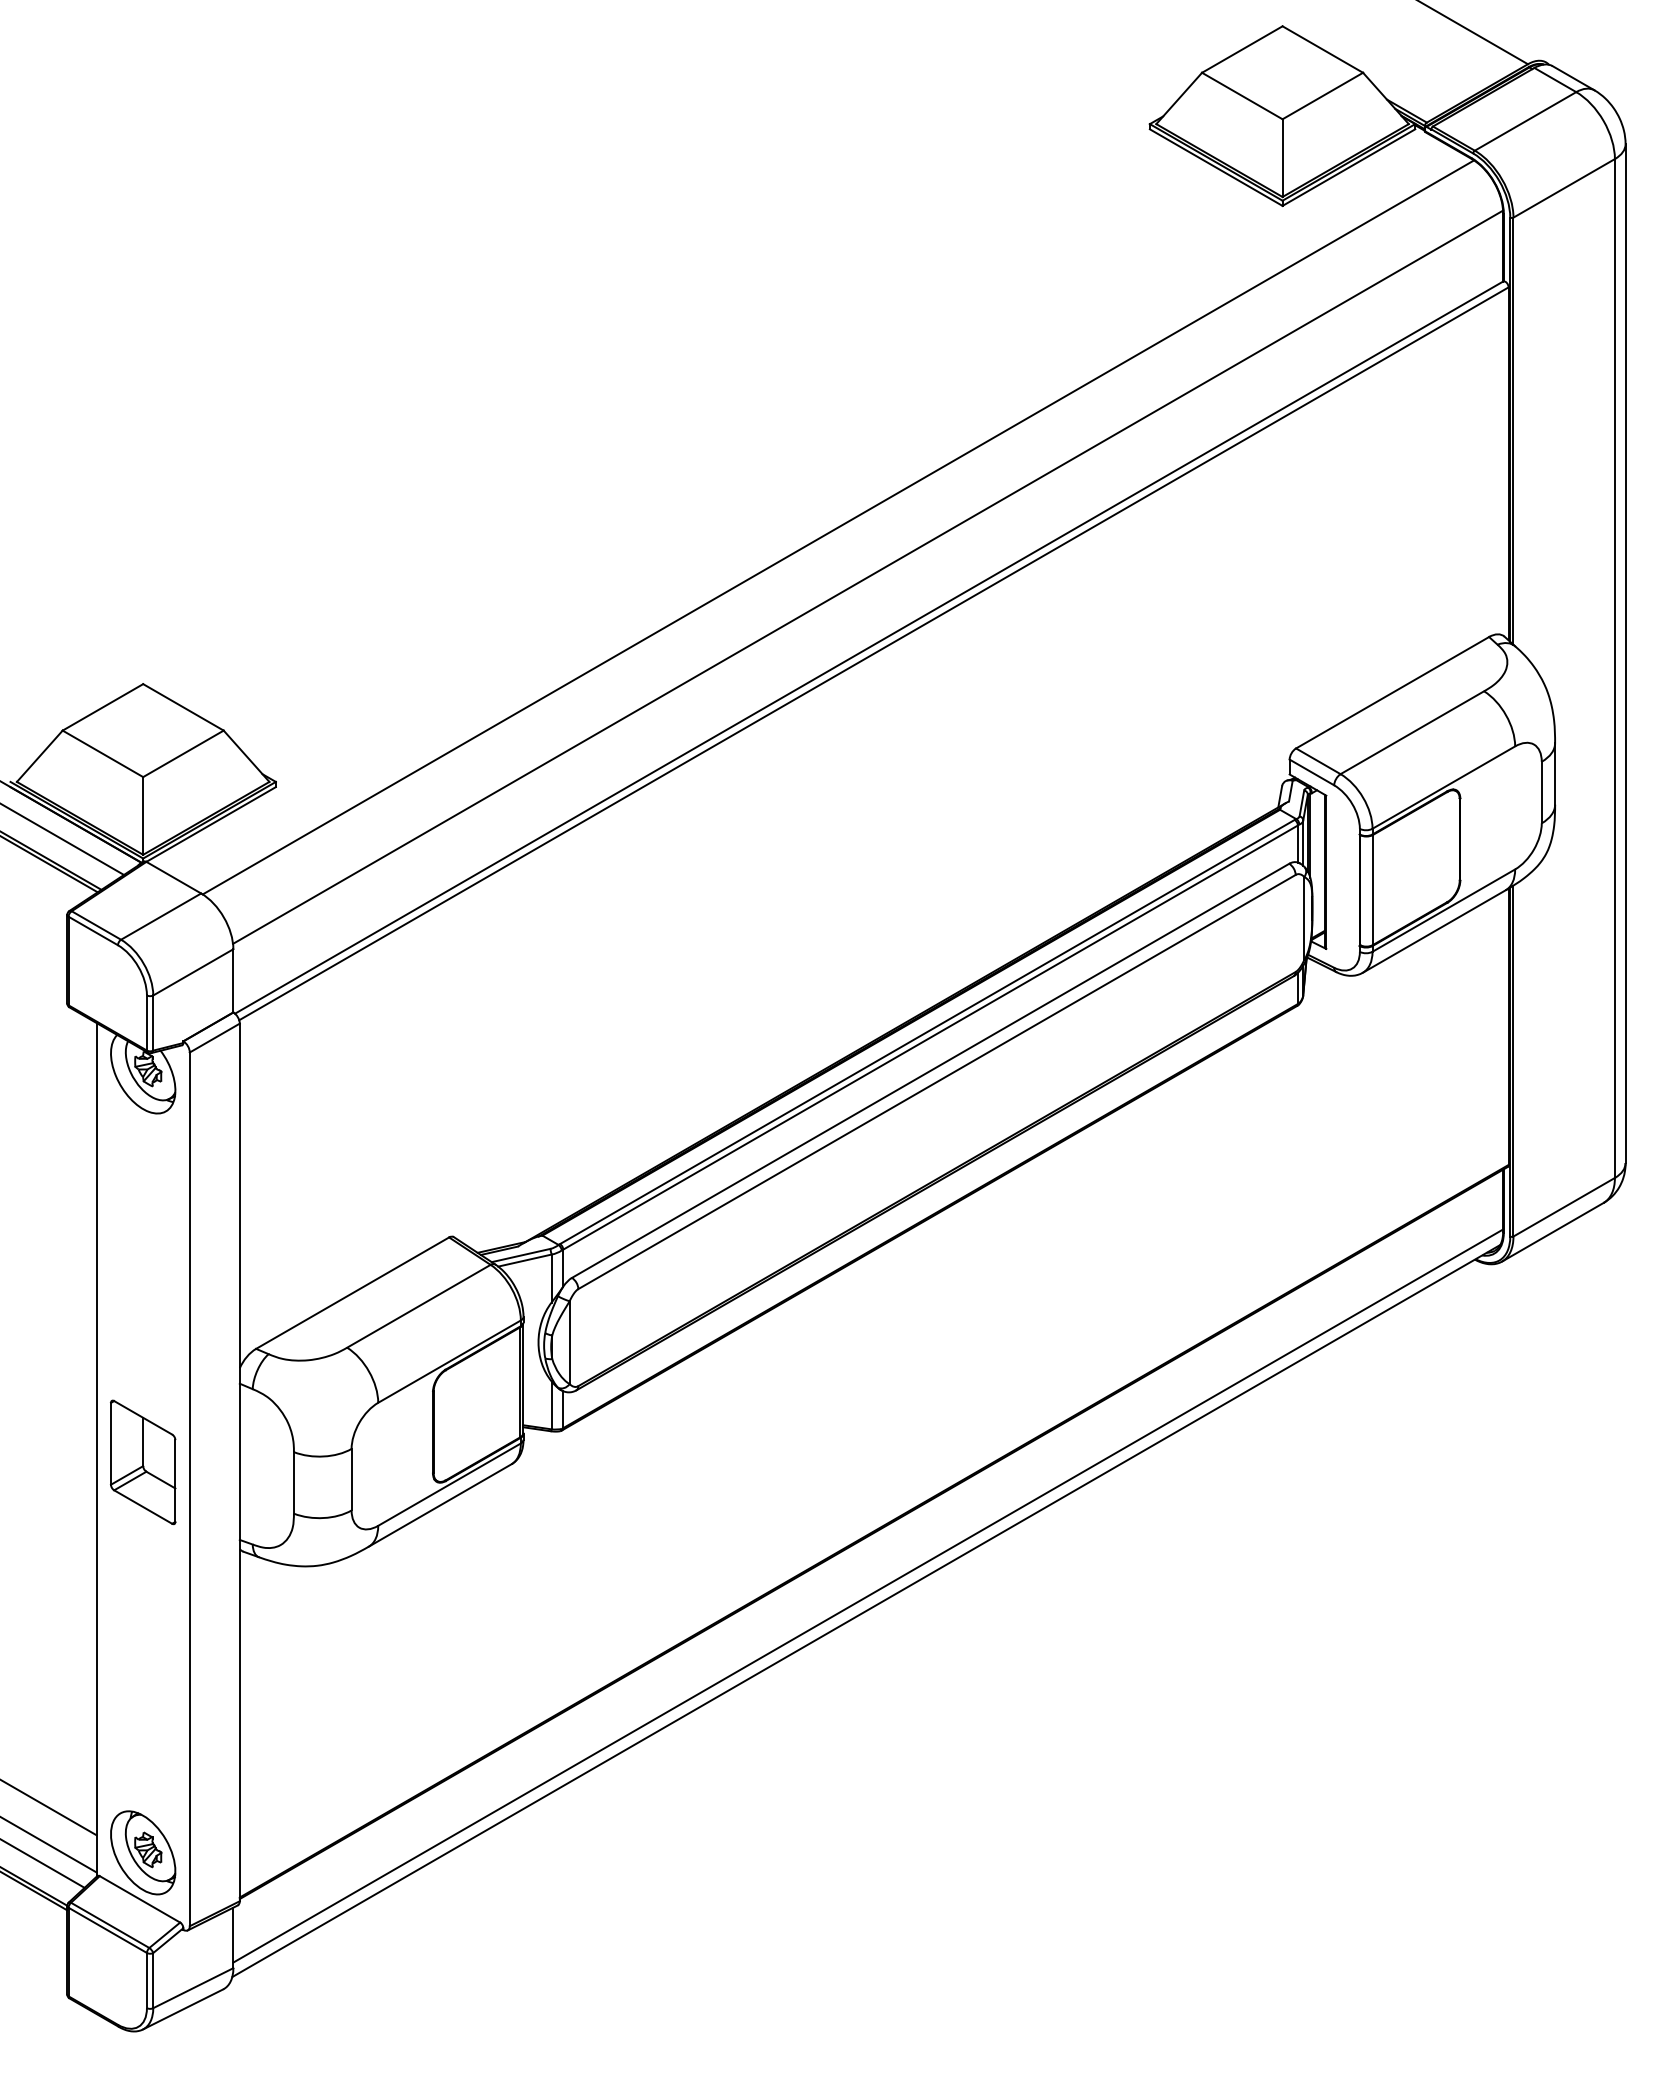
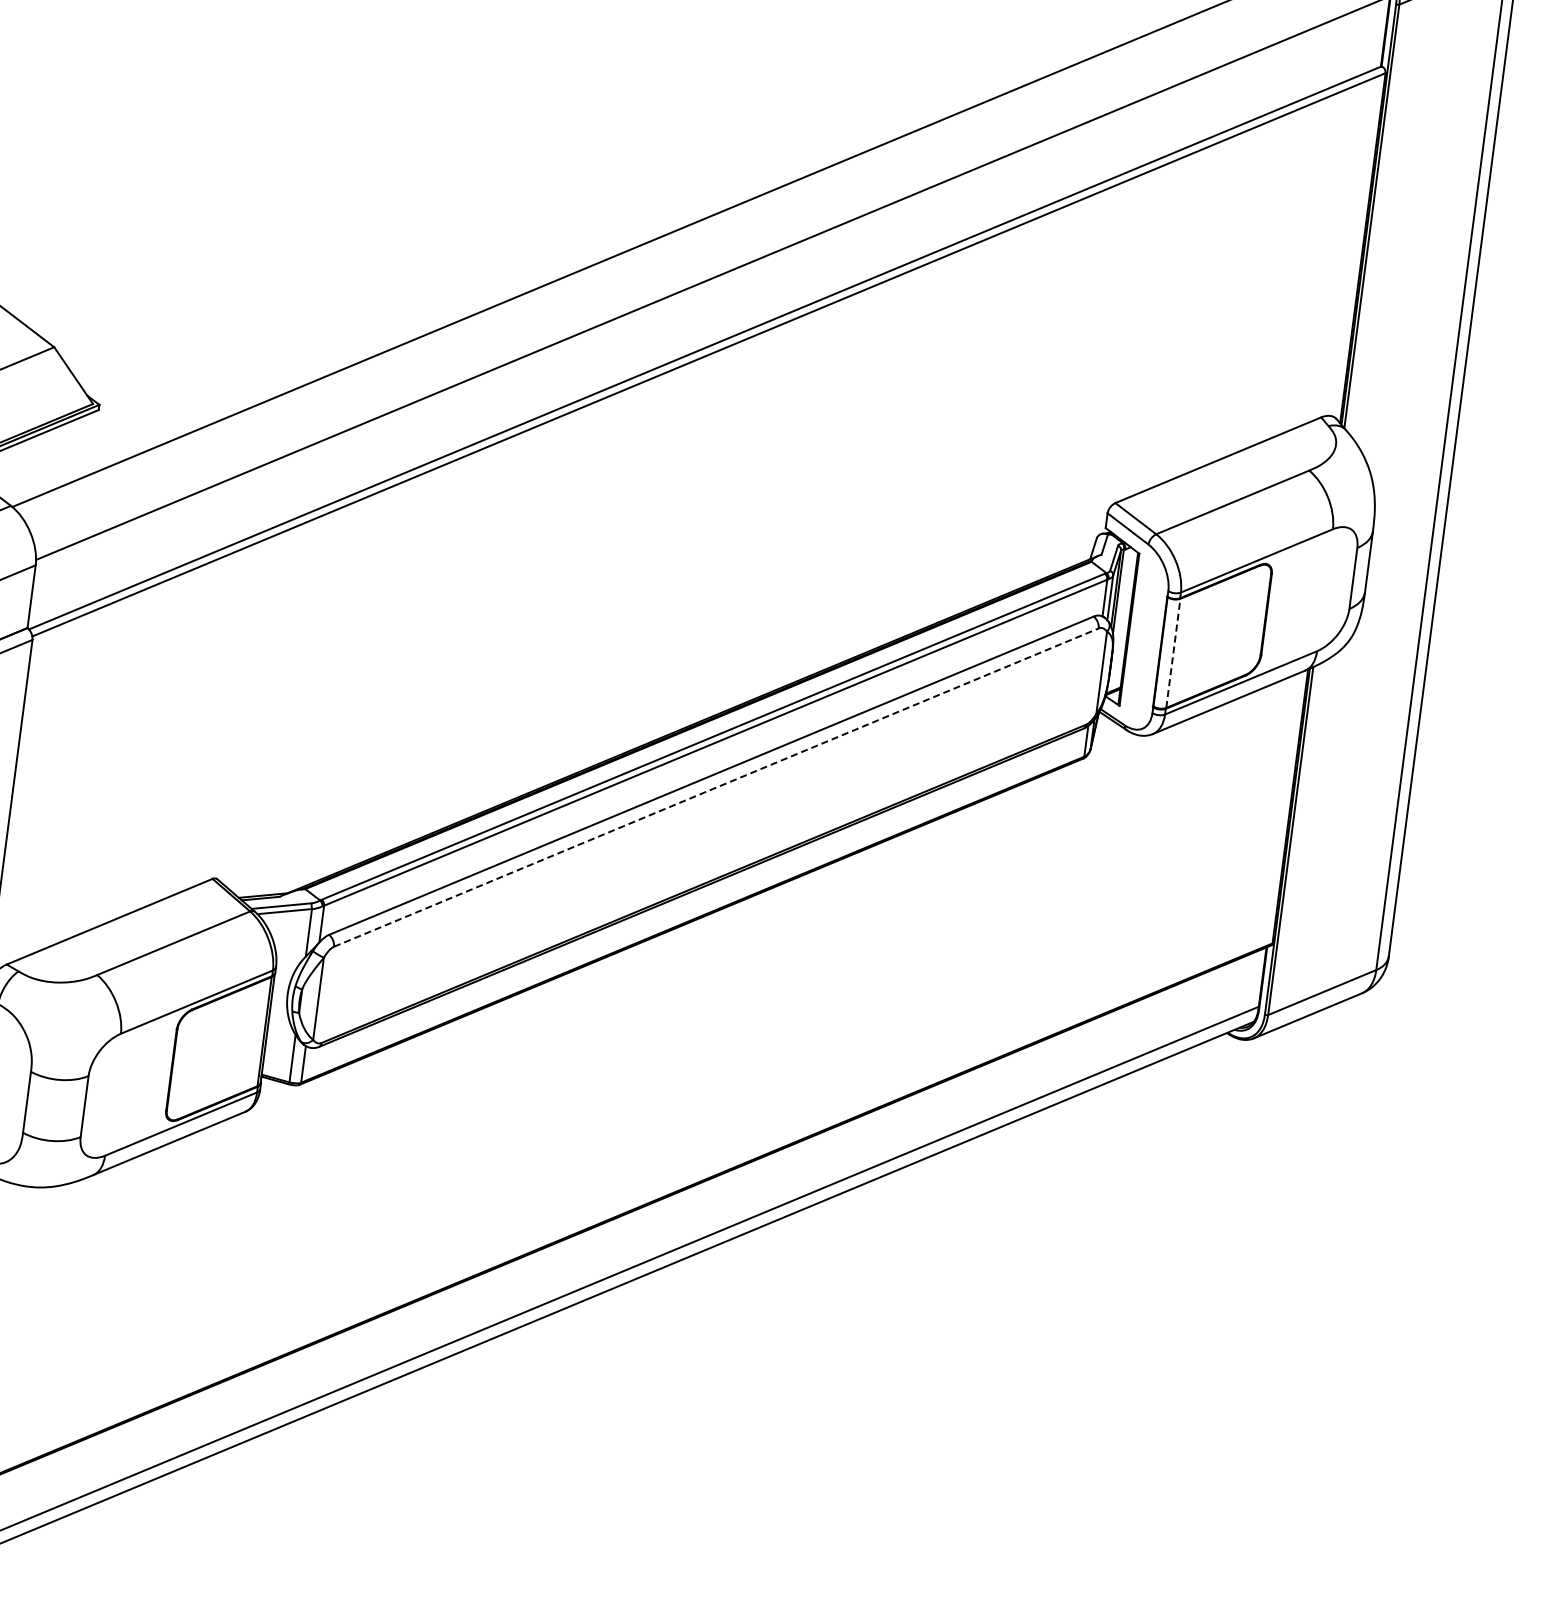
line: (1372, 889) -> (1173, 652), solid -> dashed
line: (937, 1081) -> (716, 787), solid -> dashed

